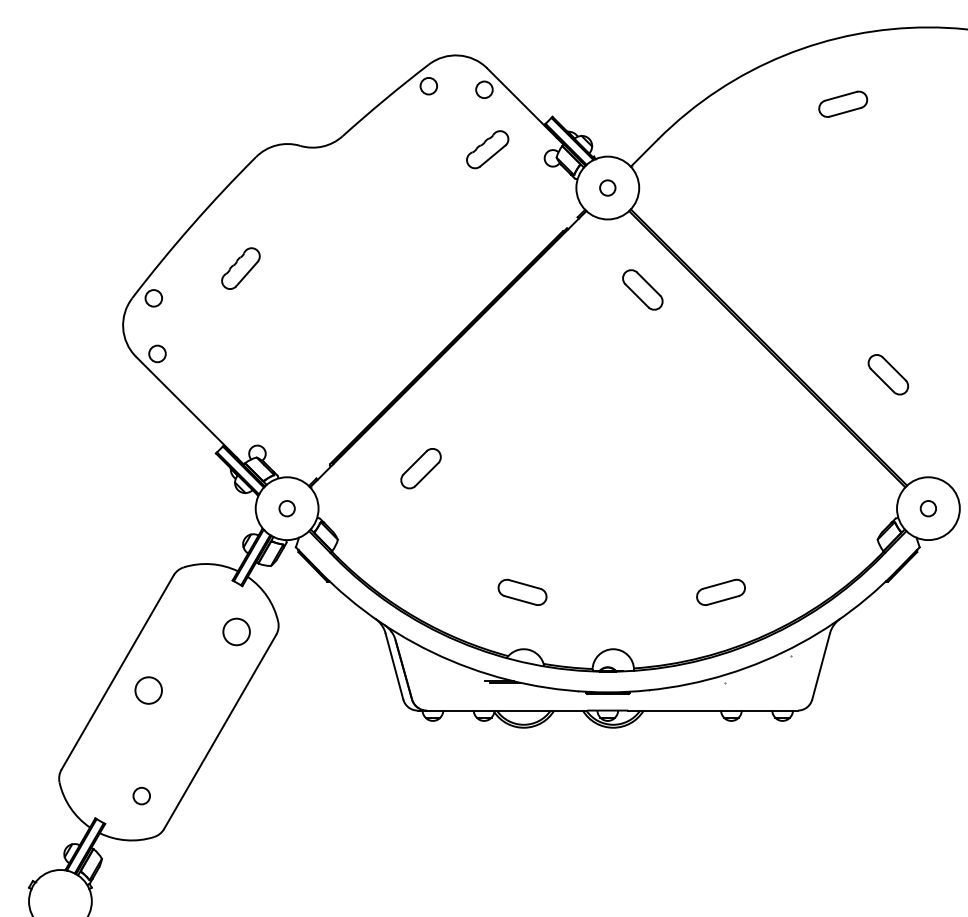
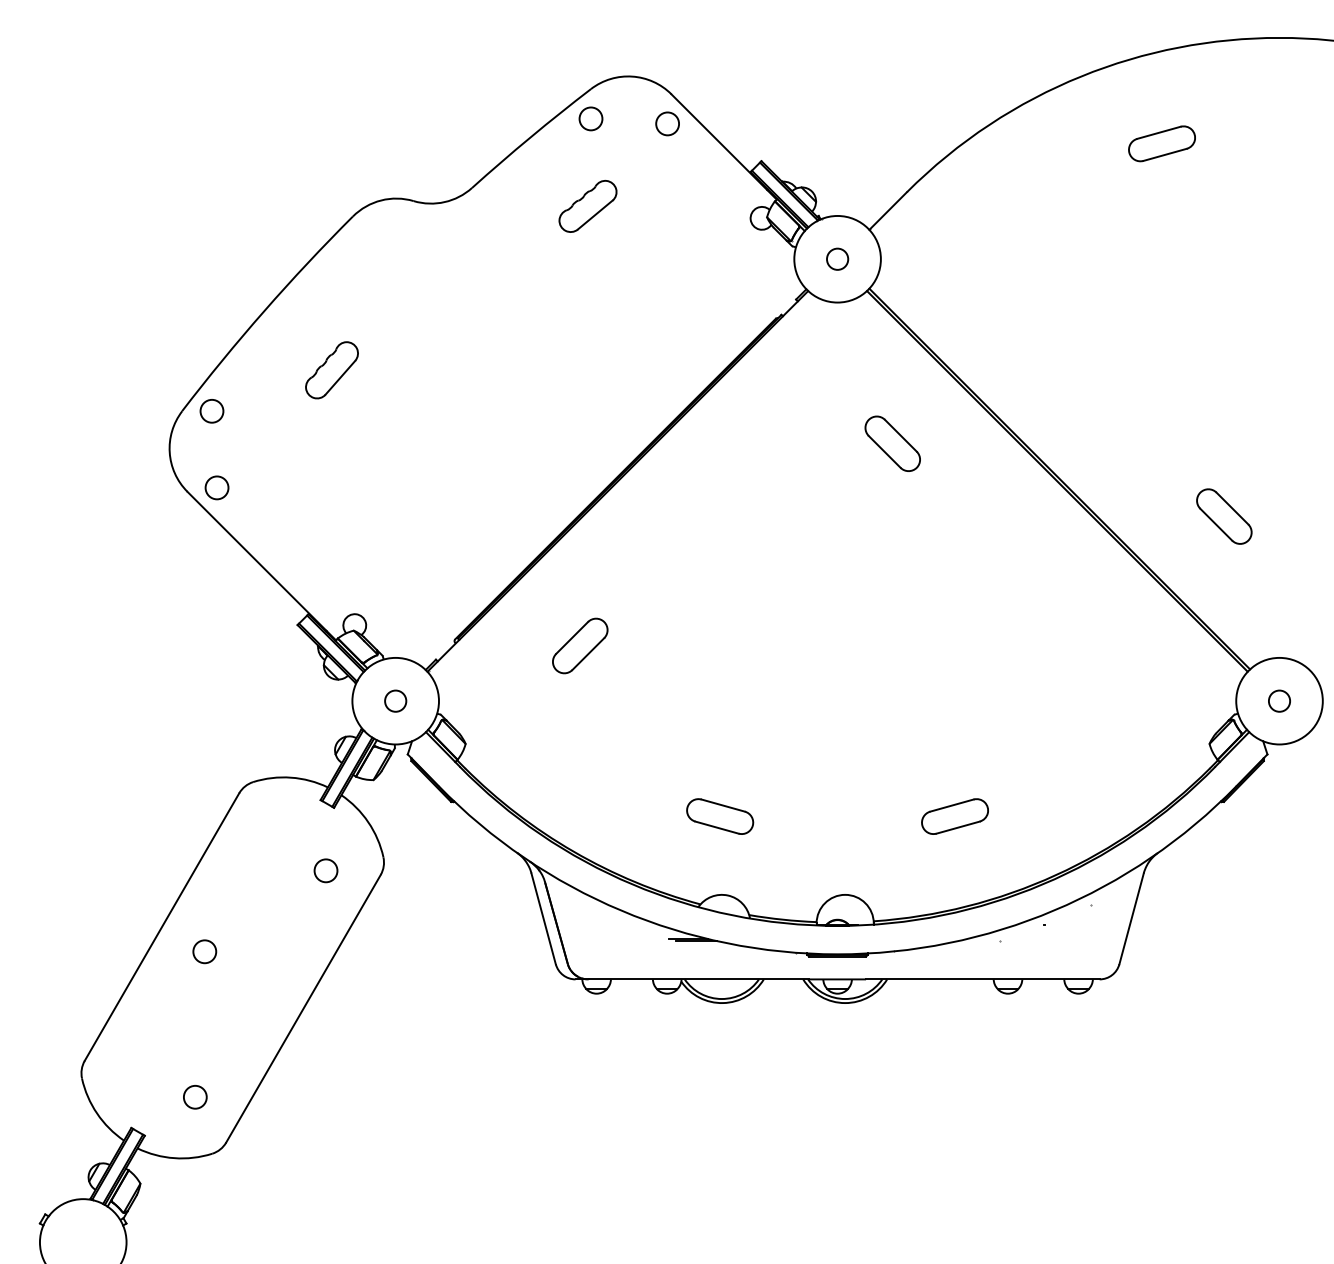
part: (487, 149) -> (587, 206), moved
part: (642, 289) -> (892, 443), moved
part: (720, 591) -> (954, 815), moved
circle: (236, 631) -> (325, 870), size x0.62
circle: (148, 690) -> (204, 951), size x0.62

